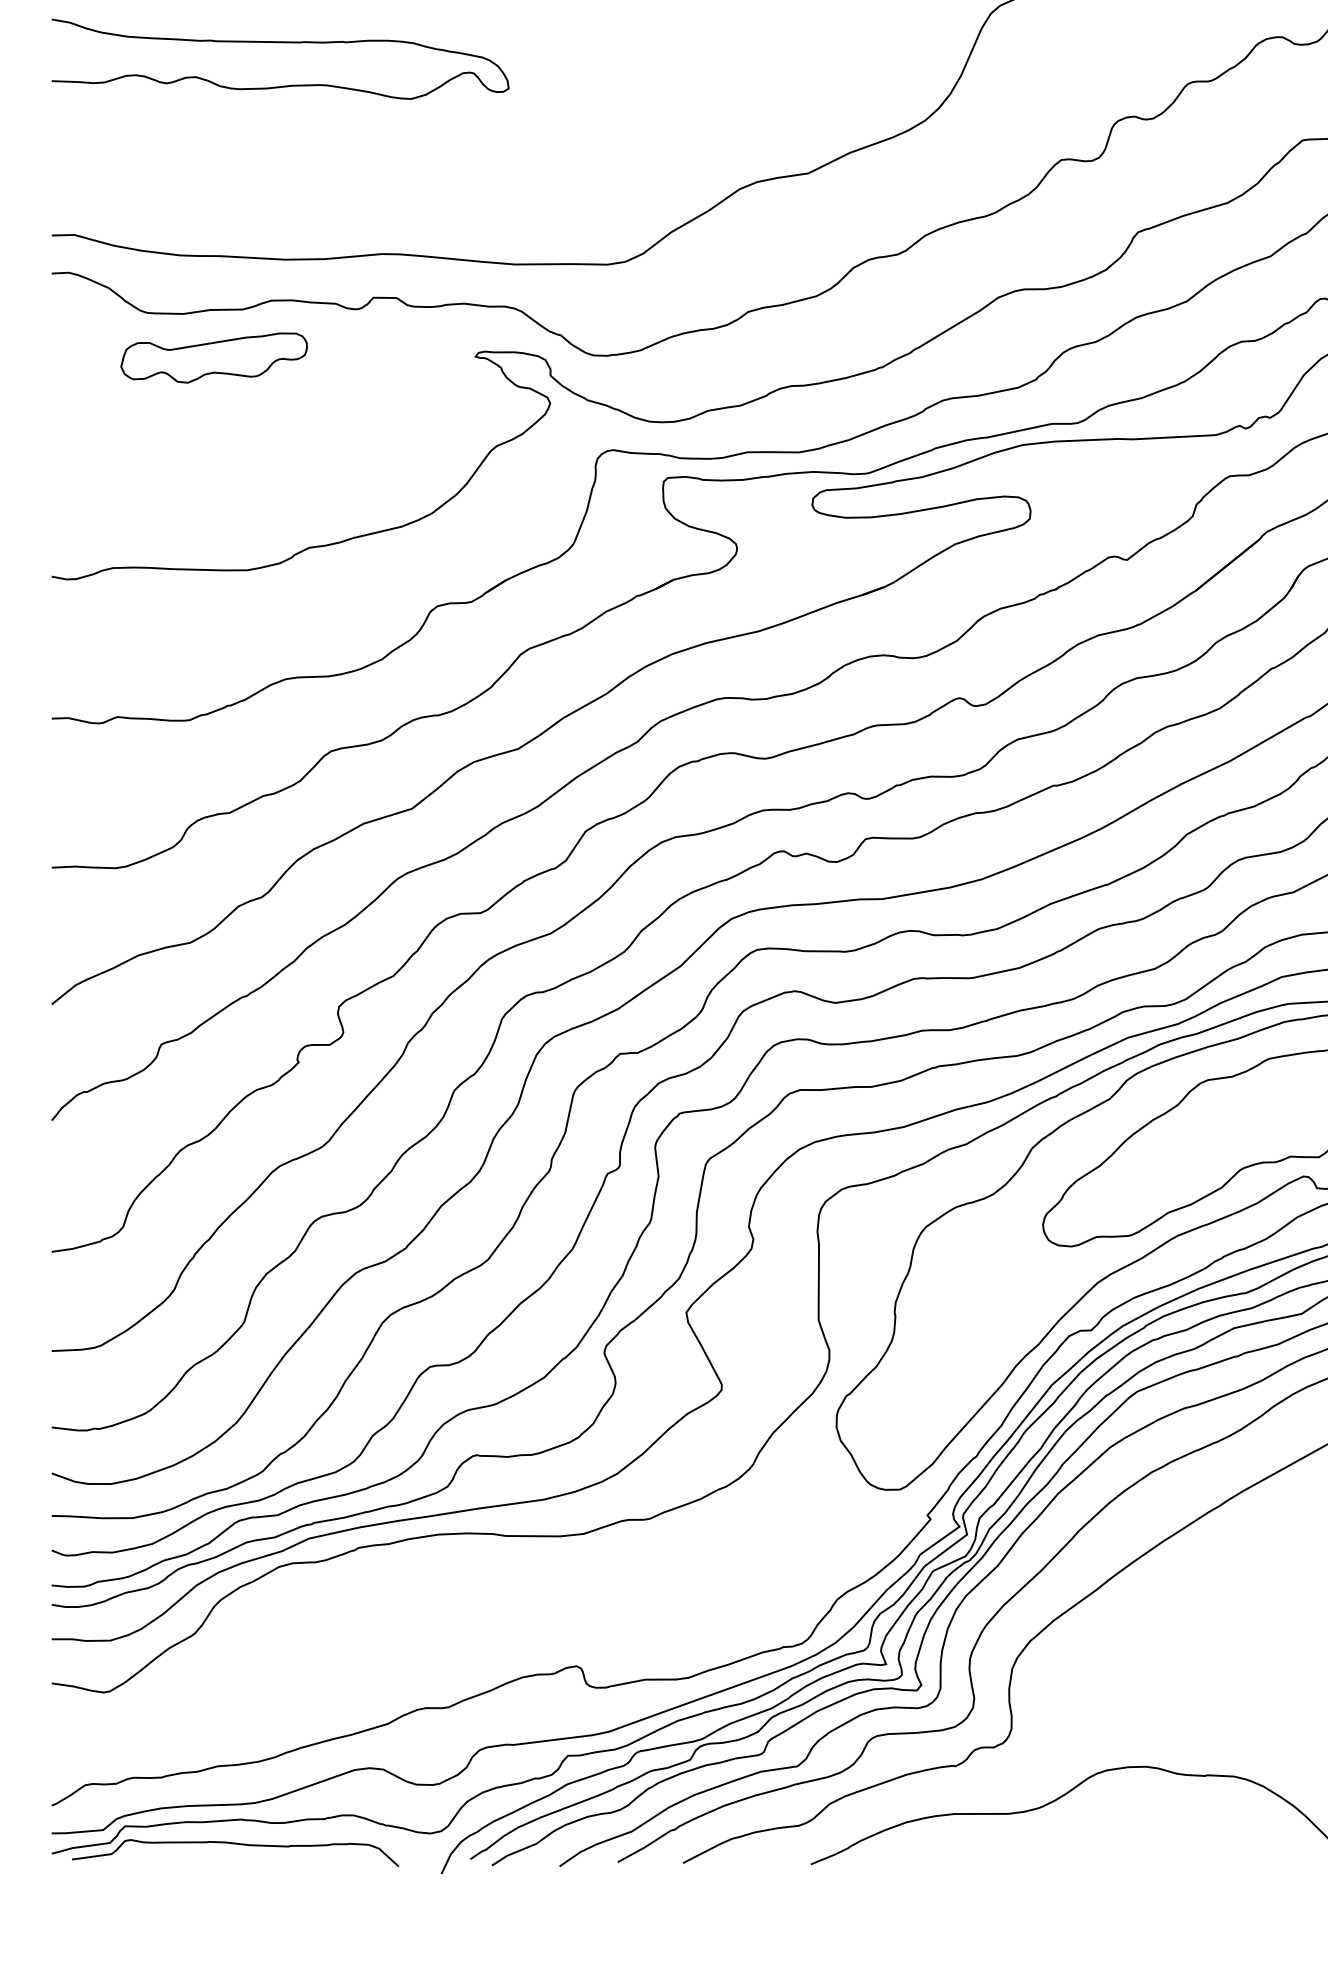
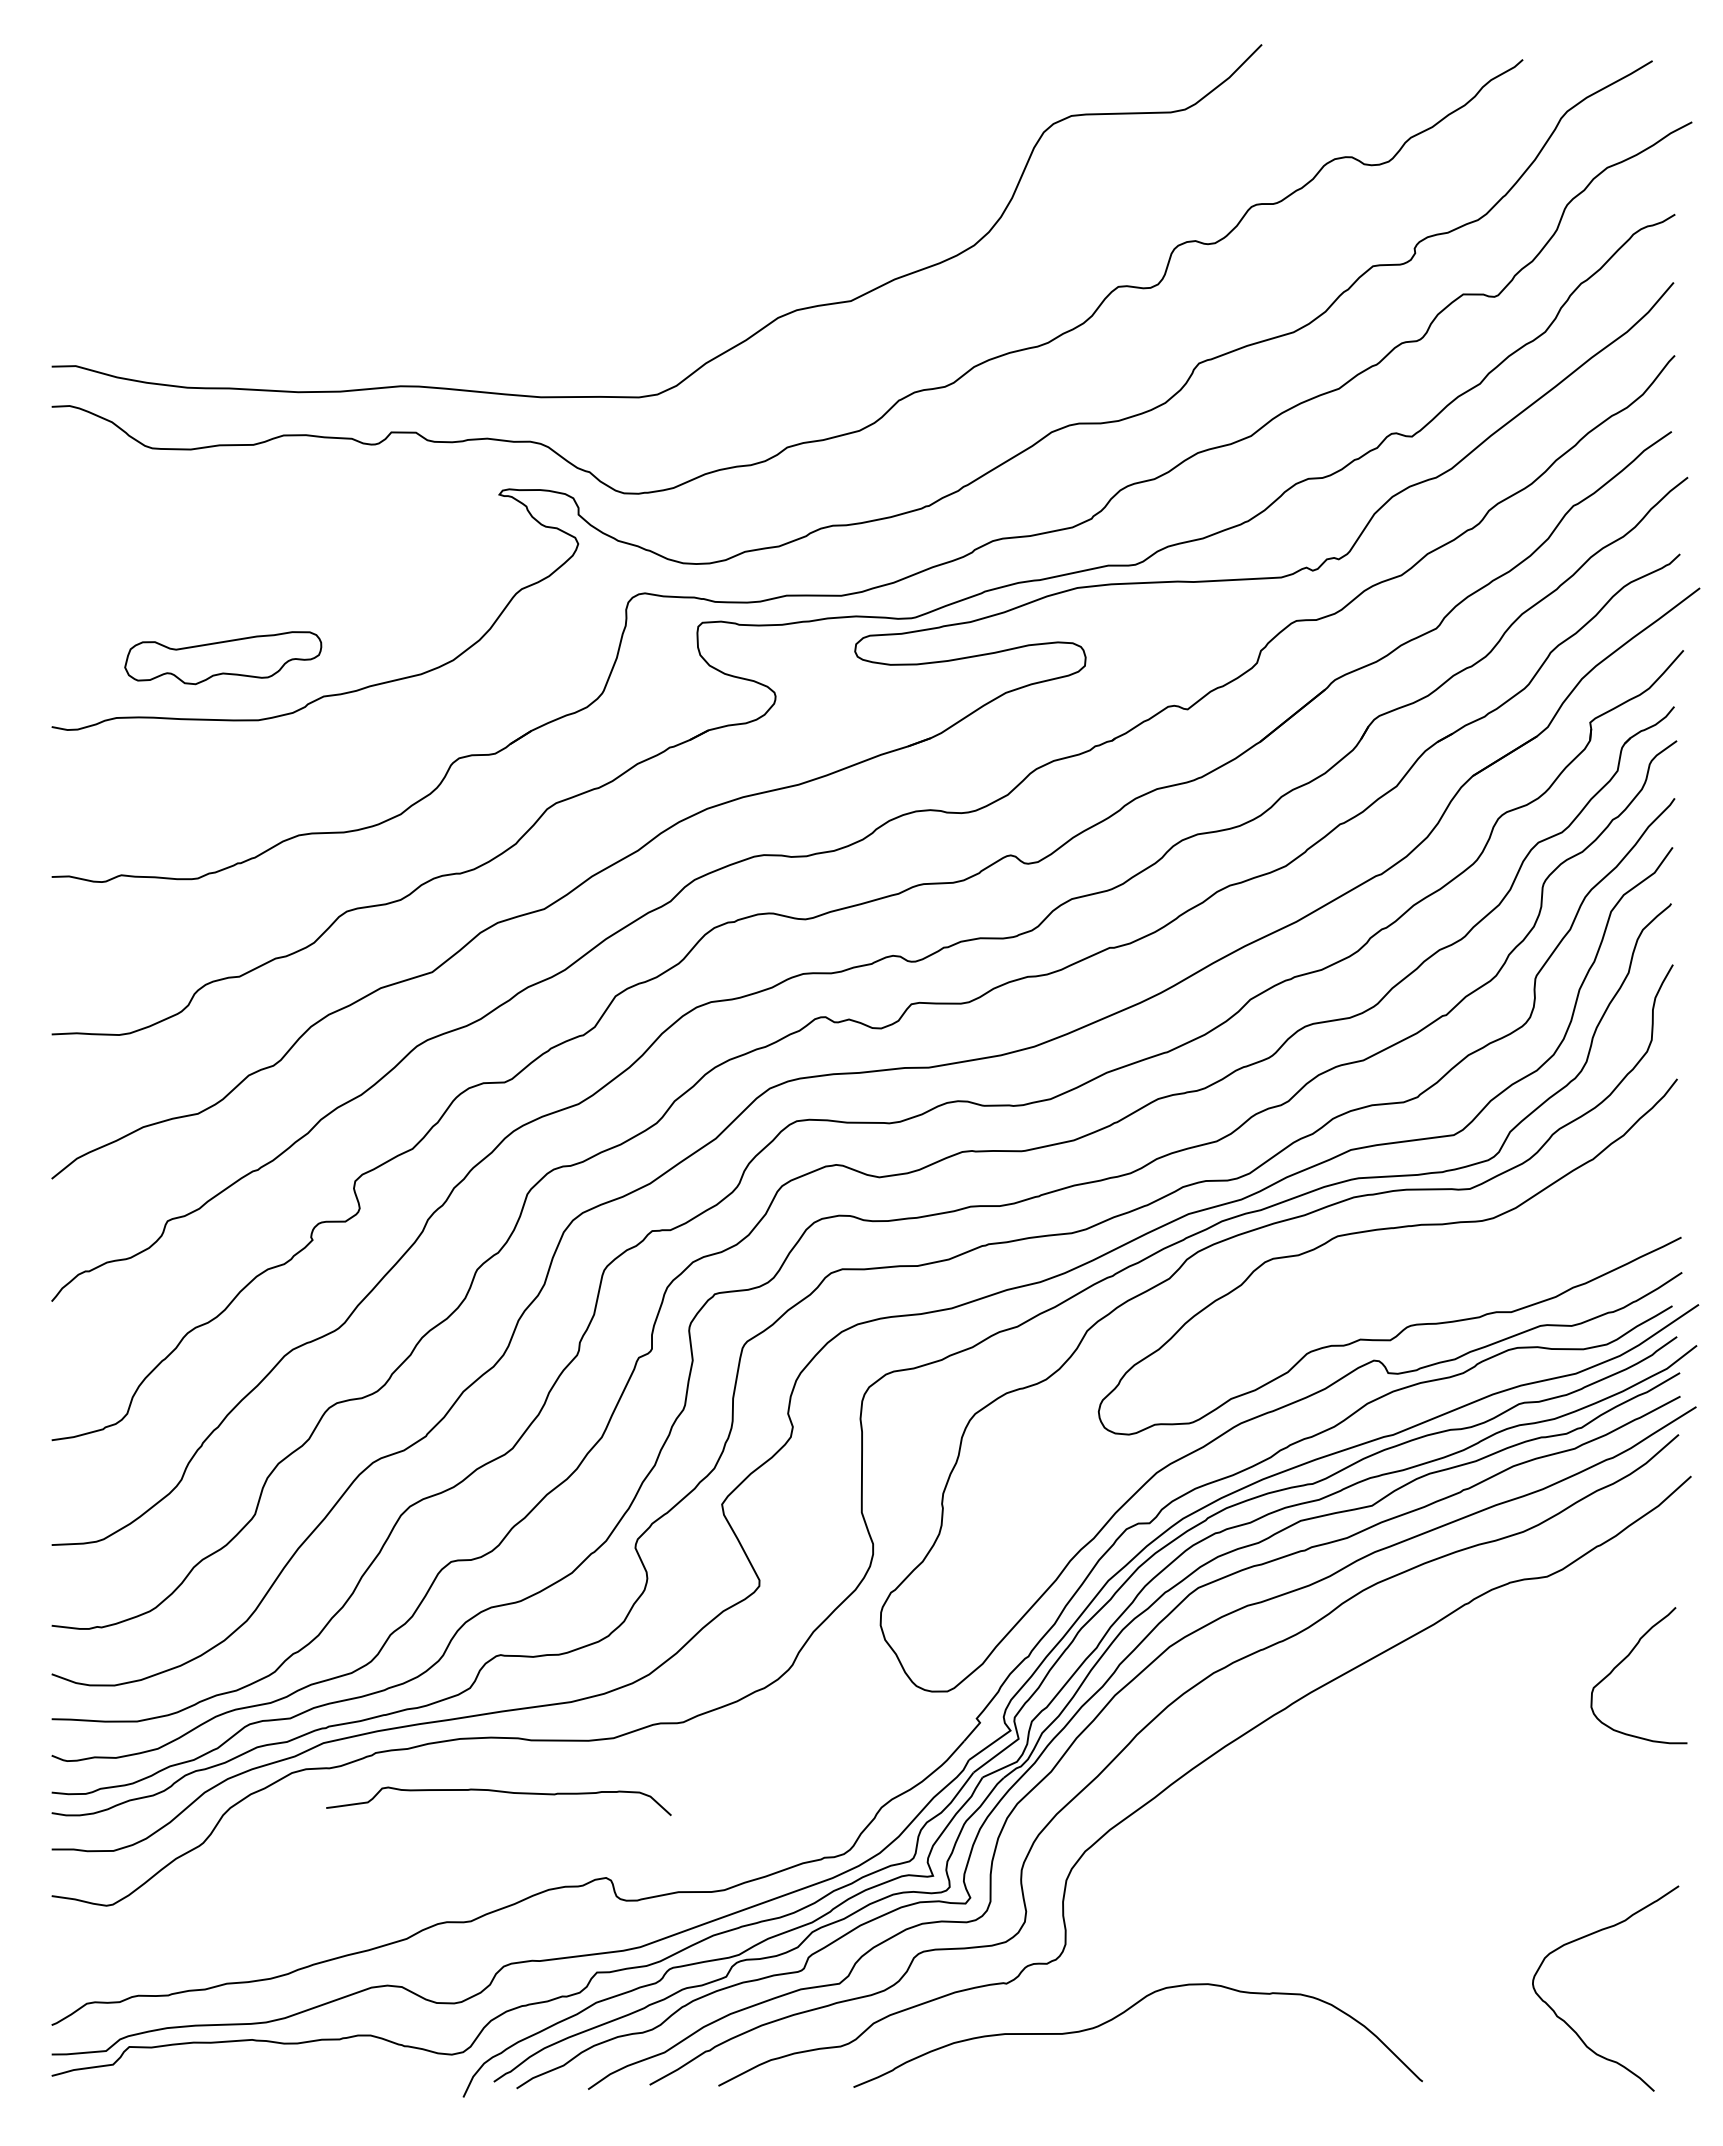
curve: (280, 43) -> (293, 163), removed
part: (214, 358) -> (223, 658), moved
curve: (235, 1844) -> (498, 1792), moved

